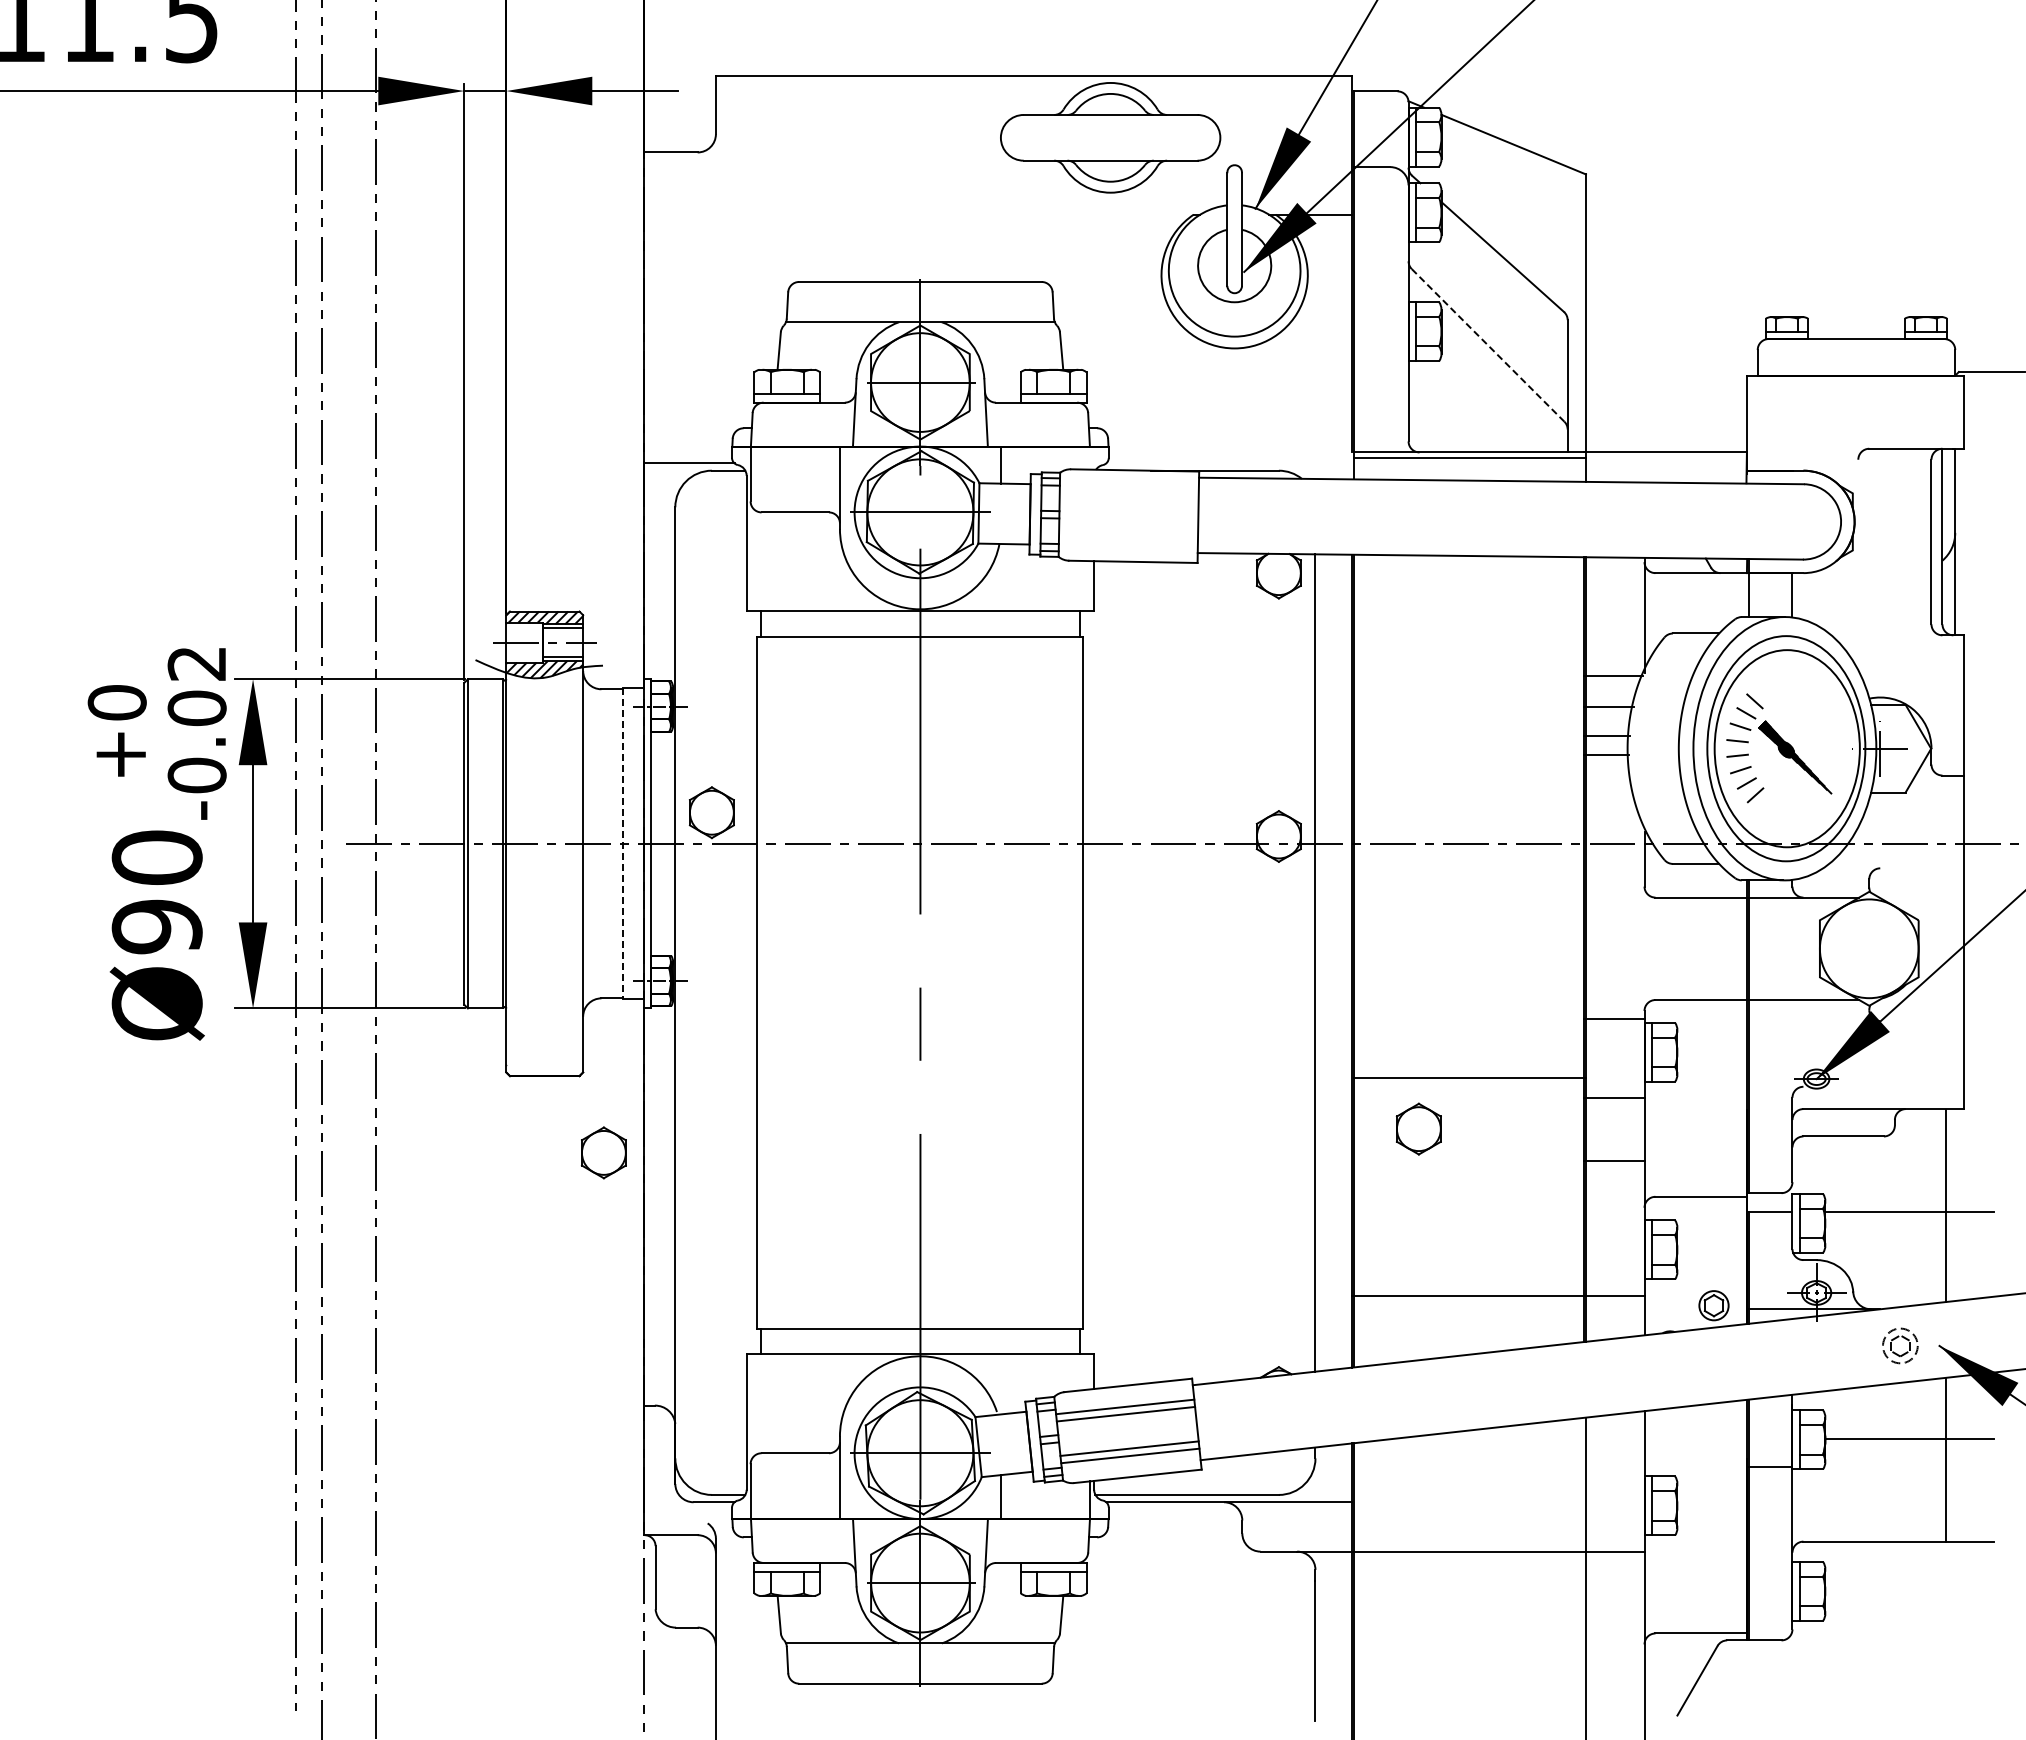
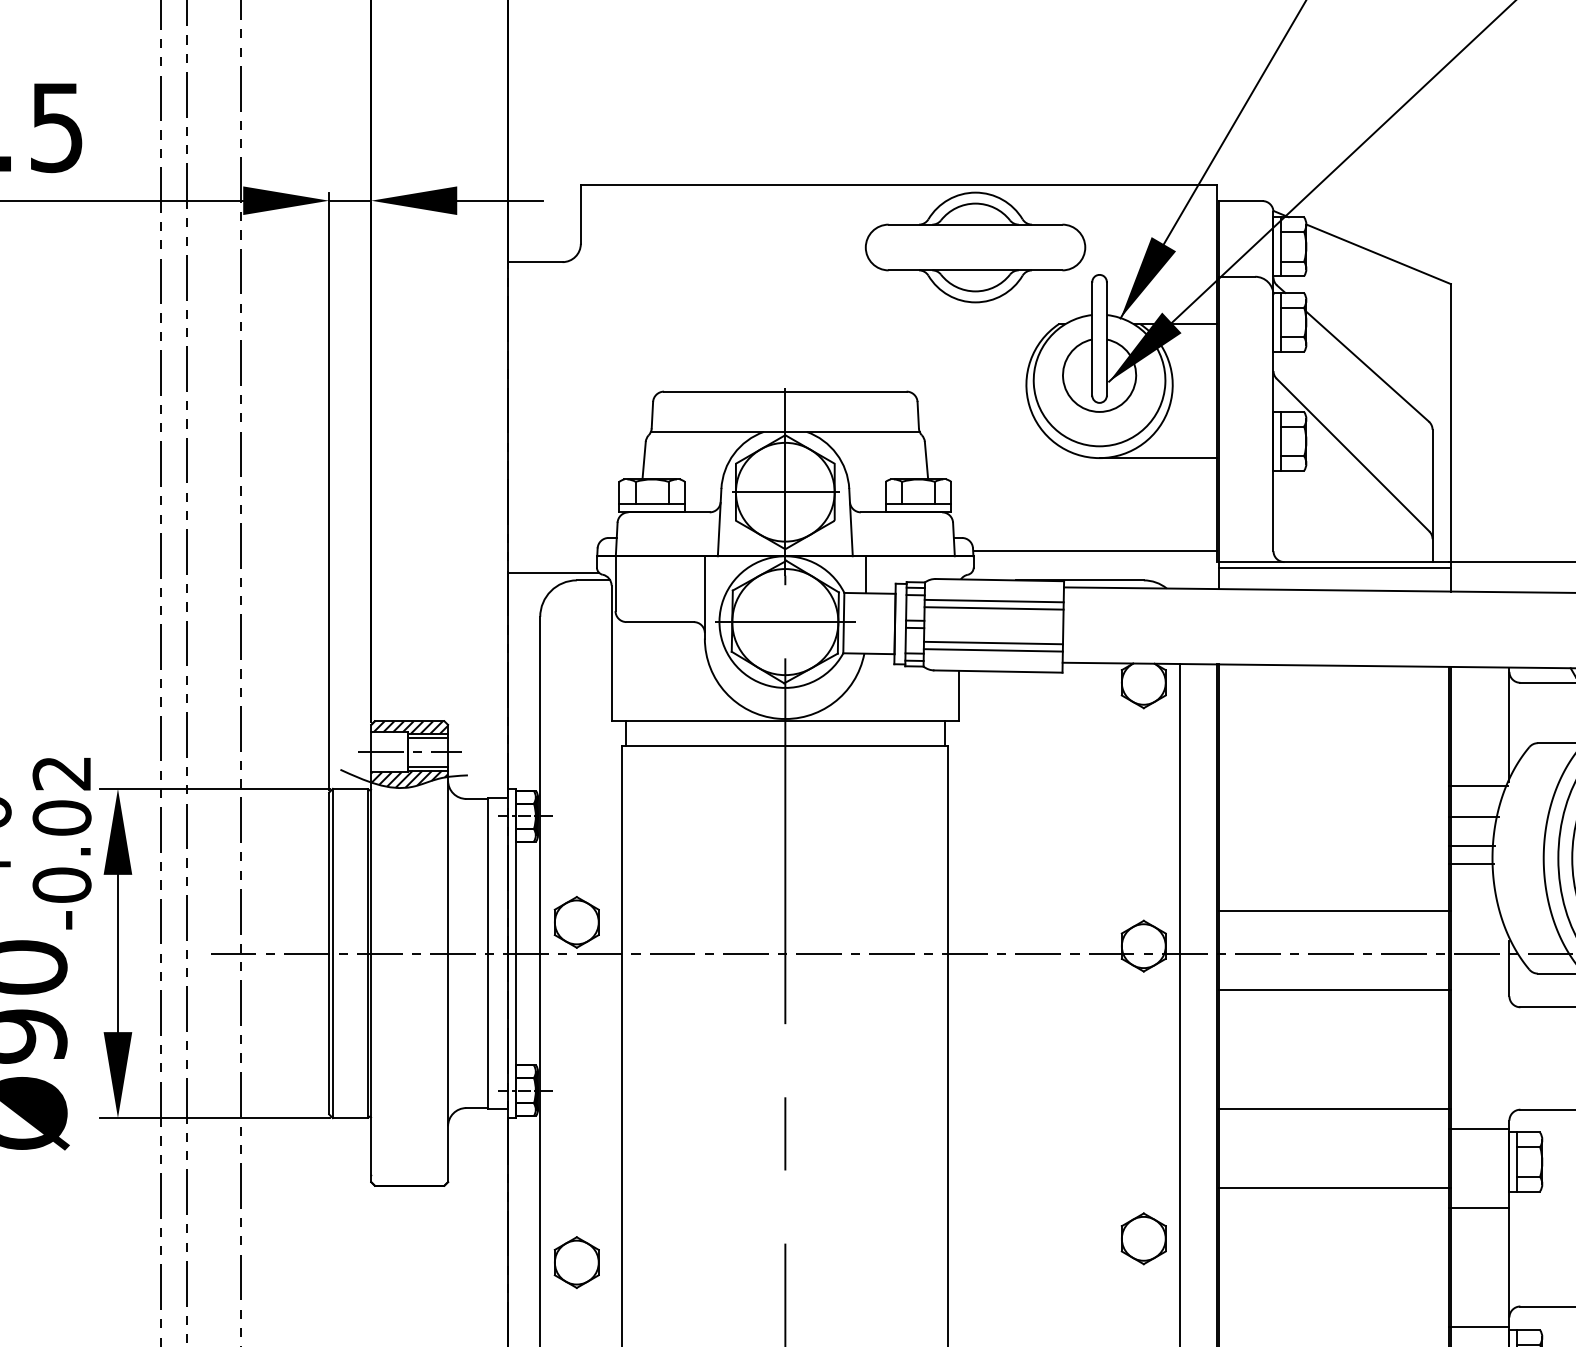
line: (1488, 345) -> (1353, 455), dashed -> solid
line: (1293, 348) -> (1158, 458), added
line: (1230, 441) -> (1095, 551), added
line: (1128, 491) -> (993, 601), added
line: (1128, 498) -> (993, 608), added
line: (1128, 533) -> (993, 643), added
line: (1127, 540) -> (992, 650), added
line: (1469, 801) -> (1334, 911), added
line: (623, 844) -> (488, 954), dashed -> solid
line: (1469, 880) -> (1334, 990), added
line: (1469, 999) -> (1334, 1109), added
part: (1418, 1128) -> (1143, 1238), moved
part: (603, 1152) -> (576, 1262), moved
line: (1614, 1160) -> (1479, 1326), moved

